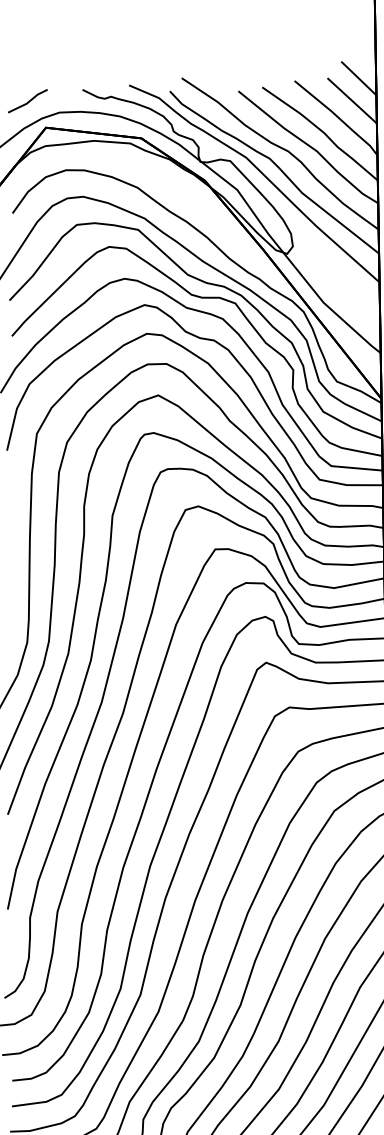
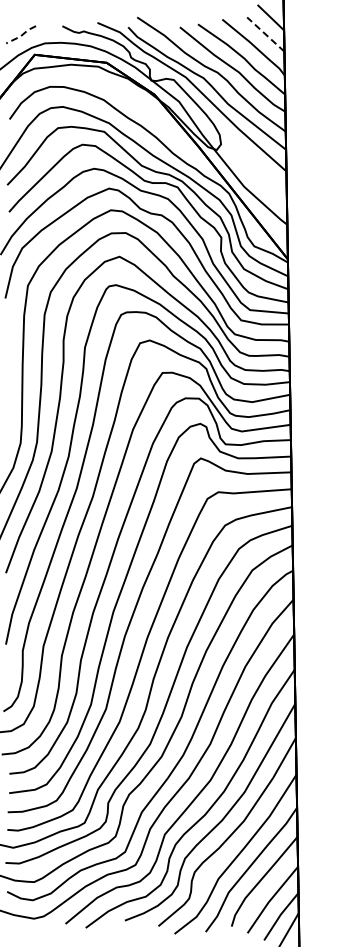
line: (351, 100) -> (265, 34), solid -> dashed
line: (28, 102) -> (21, 35), solid -> dashed

